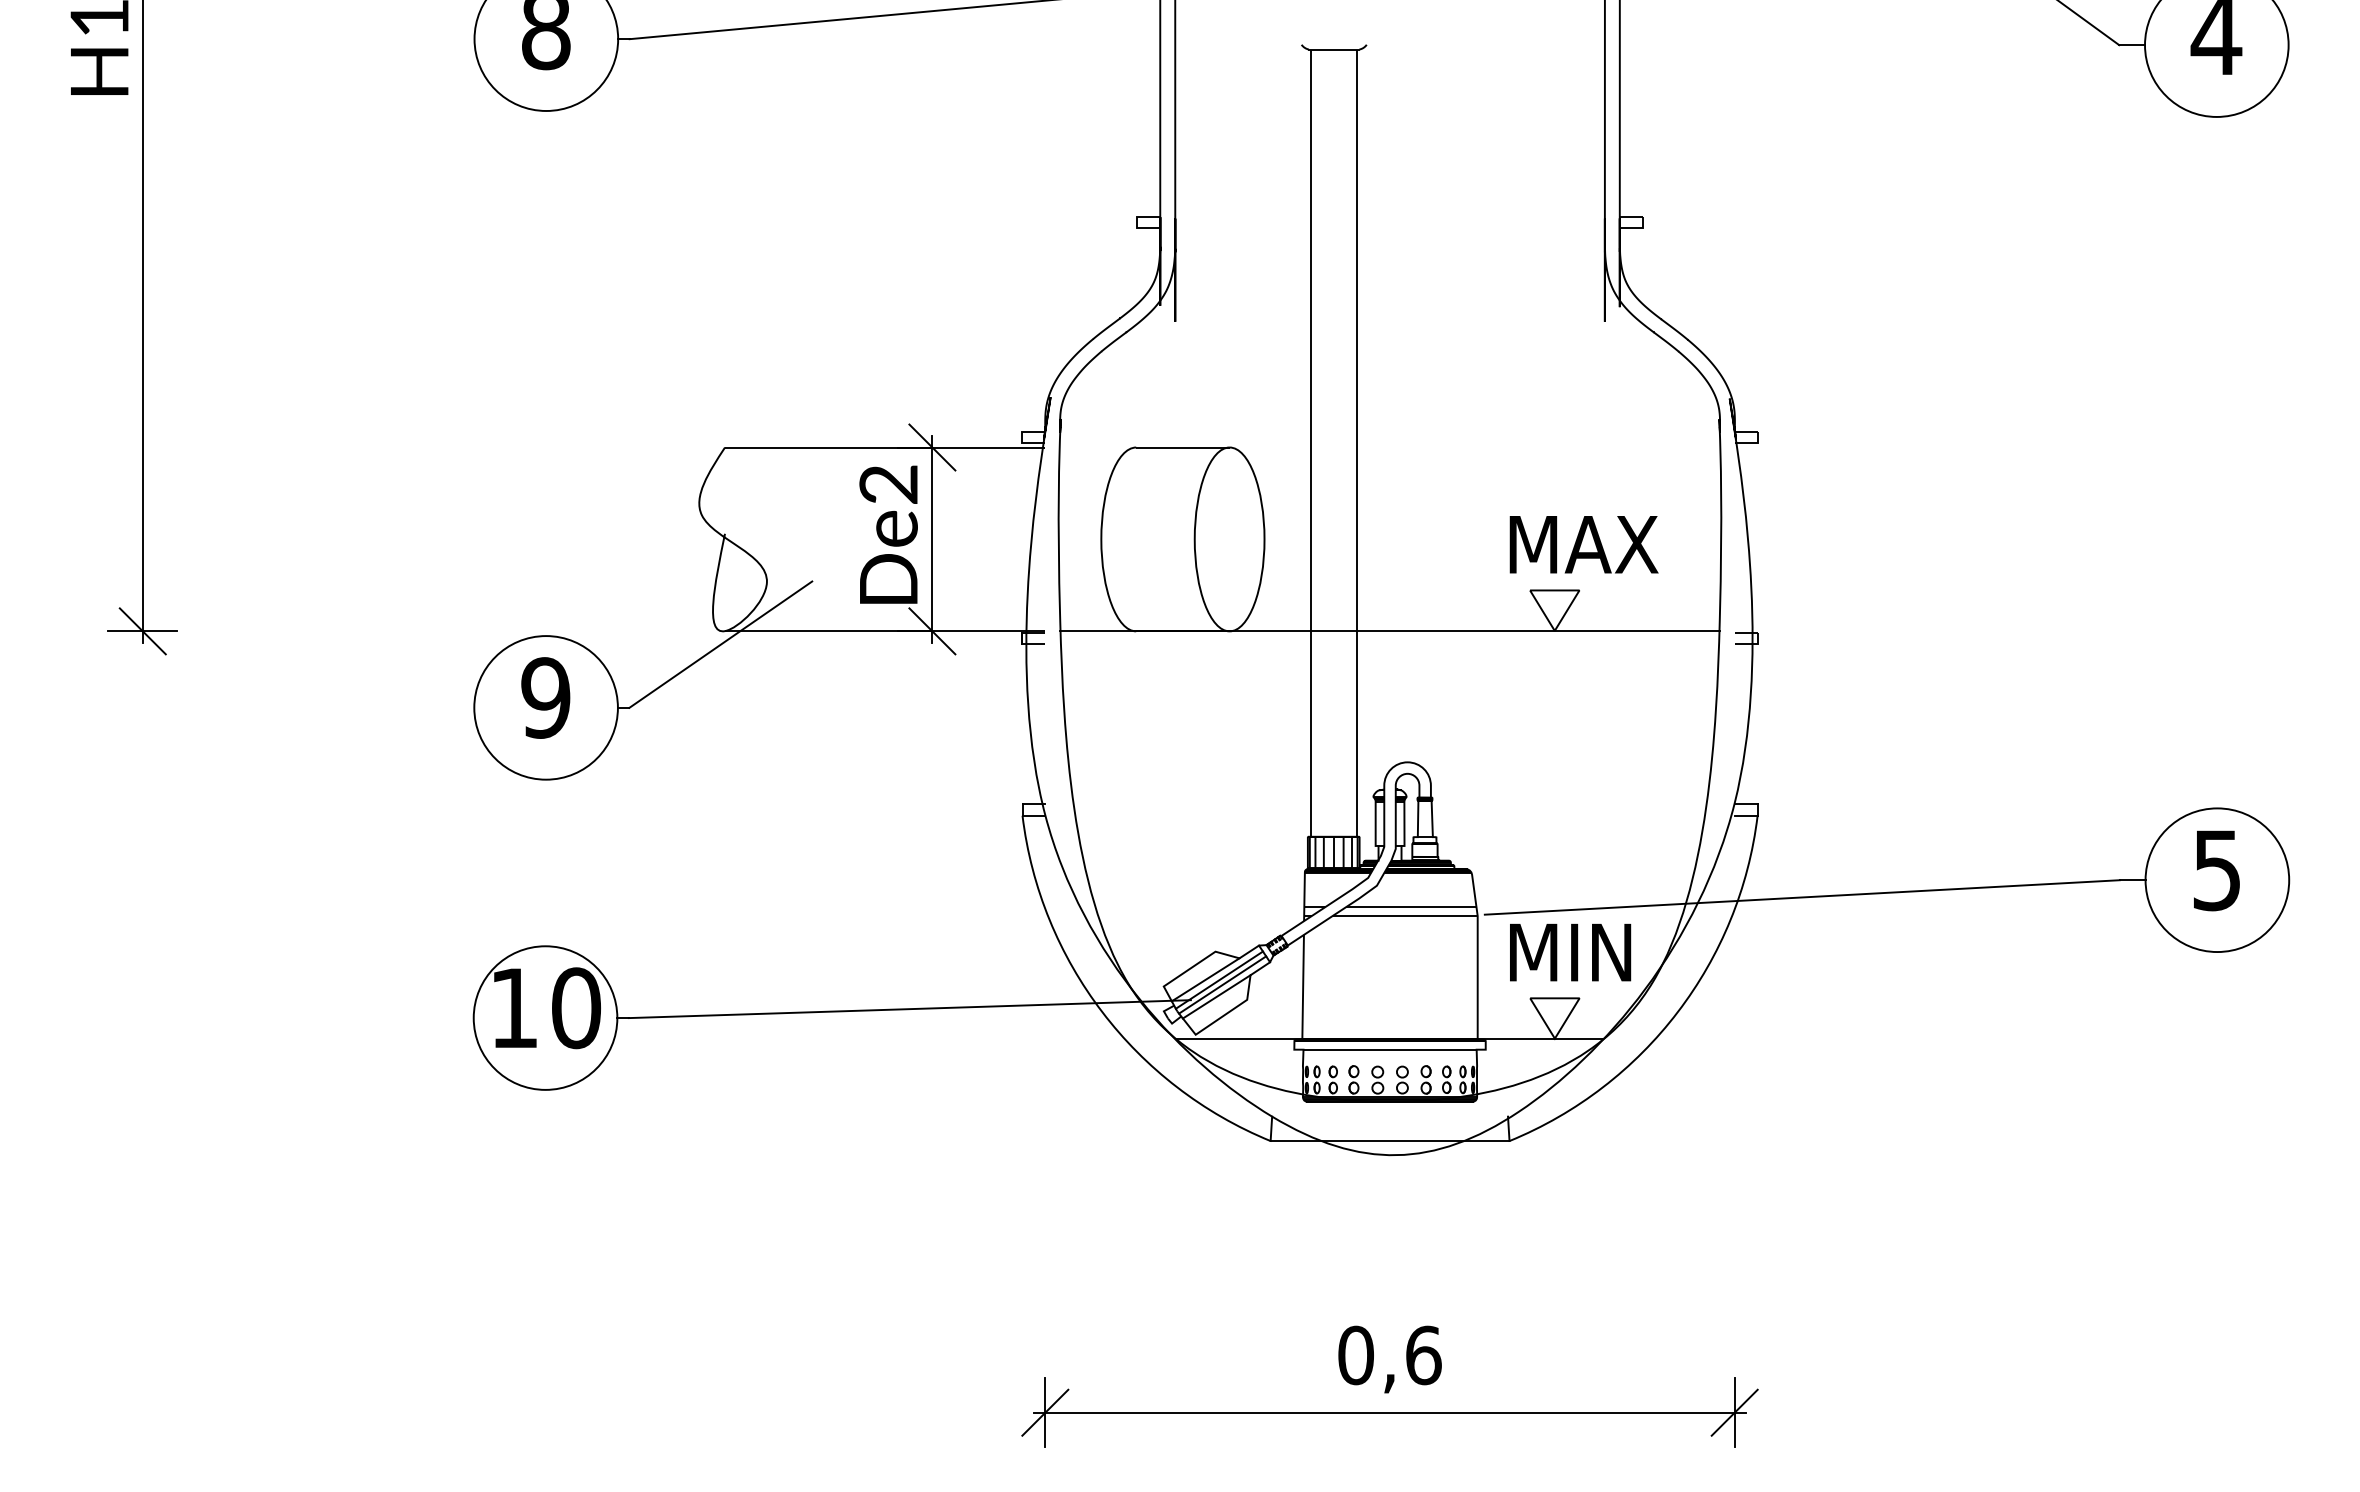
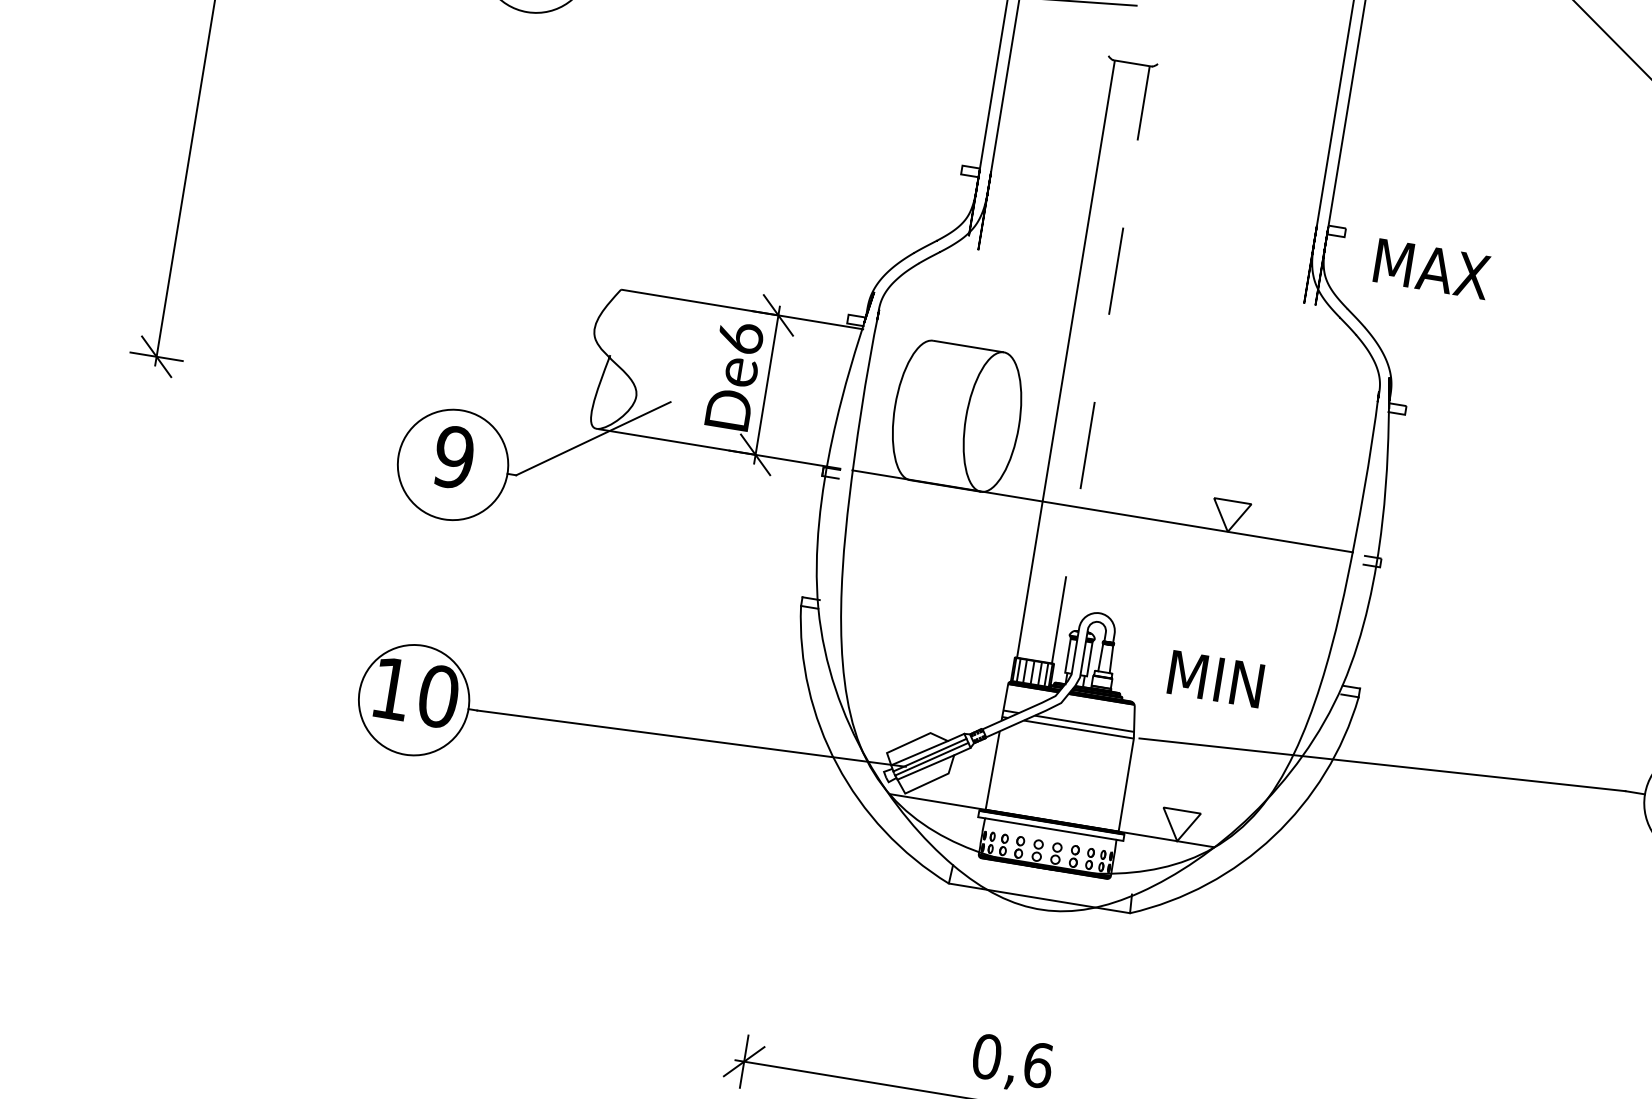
line: (1356, 443) -> (1100, 365), solid -> dashed
text: (888, 483) -> (740, 337), De2 -> De6
text: (1583, 544) -> (1431, 268), moved
text: (1570, 952) -> (1215, 679), moved

